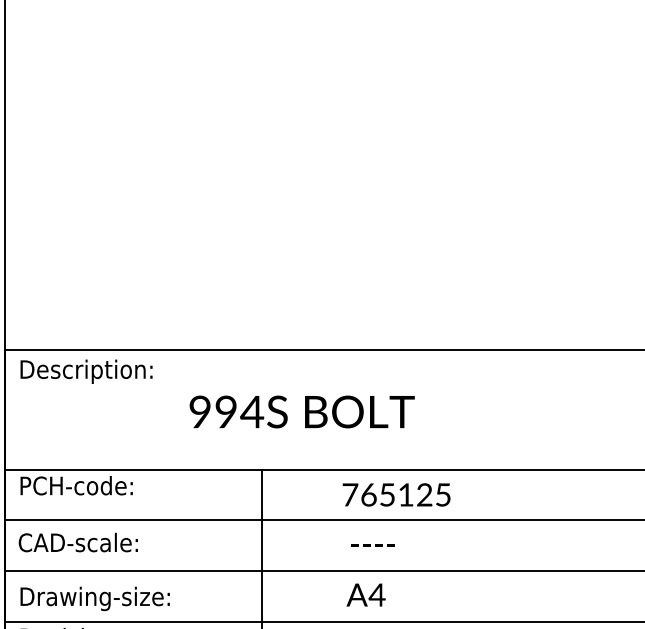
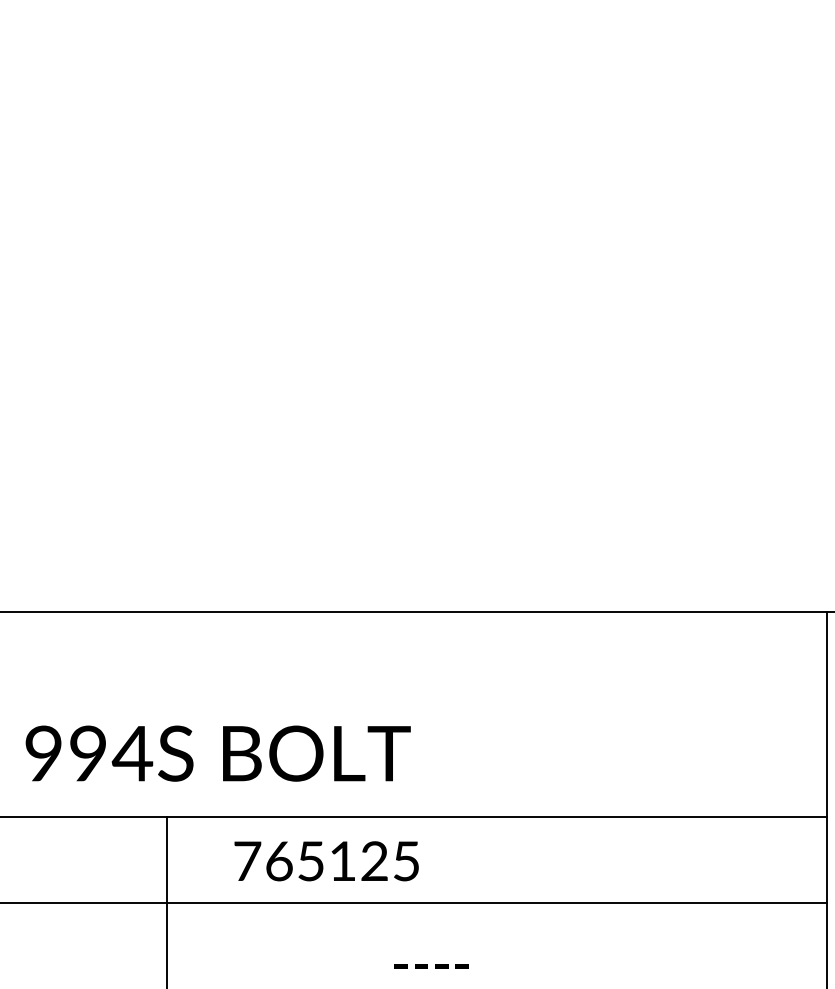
text: (301, 411) -> (217, 752), moved
text: (396, 494) -> (326, 860), moved
text: (372, 545) -> (430, 966), moved

